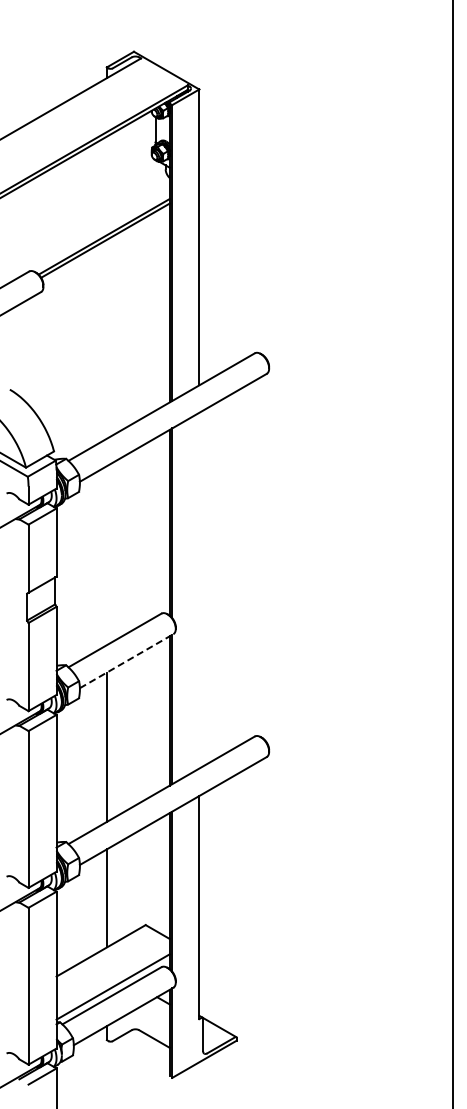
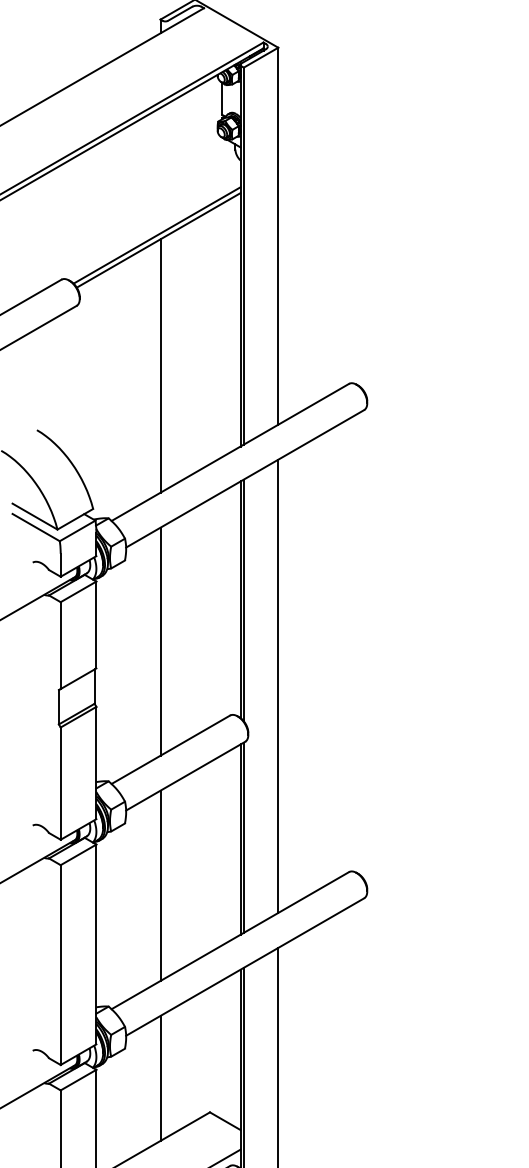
line: (106, 338) -> (160, 365), added
line: (106, 555) -> (160, 641), added
line: (199, 590) -> (278, 686), added
line: (126, 661) -> (185, 776), dashed -> solid

